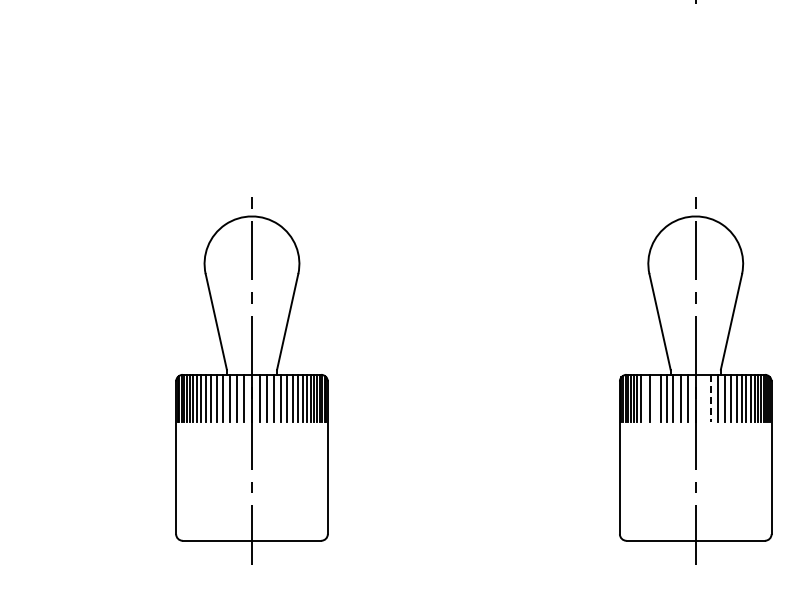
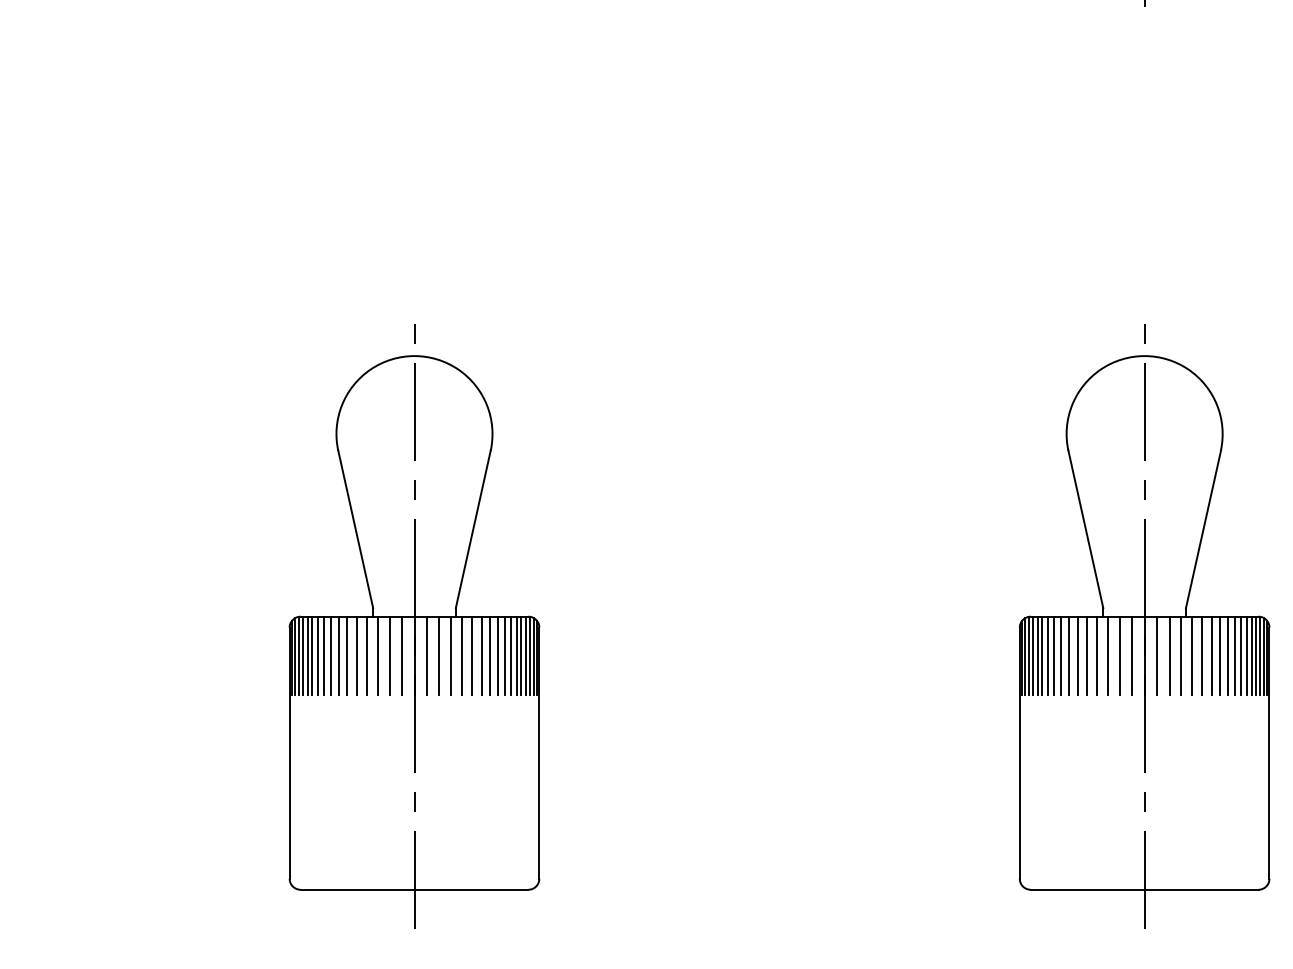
line: (645, 398) -> (1061, 655), added
line: (654, 398) -> (1076, 655), added
line: (703, 398) -> (1157, 655), added
line: (710, 398) -> (1168, 655), dashed -> solid

